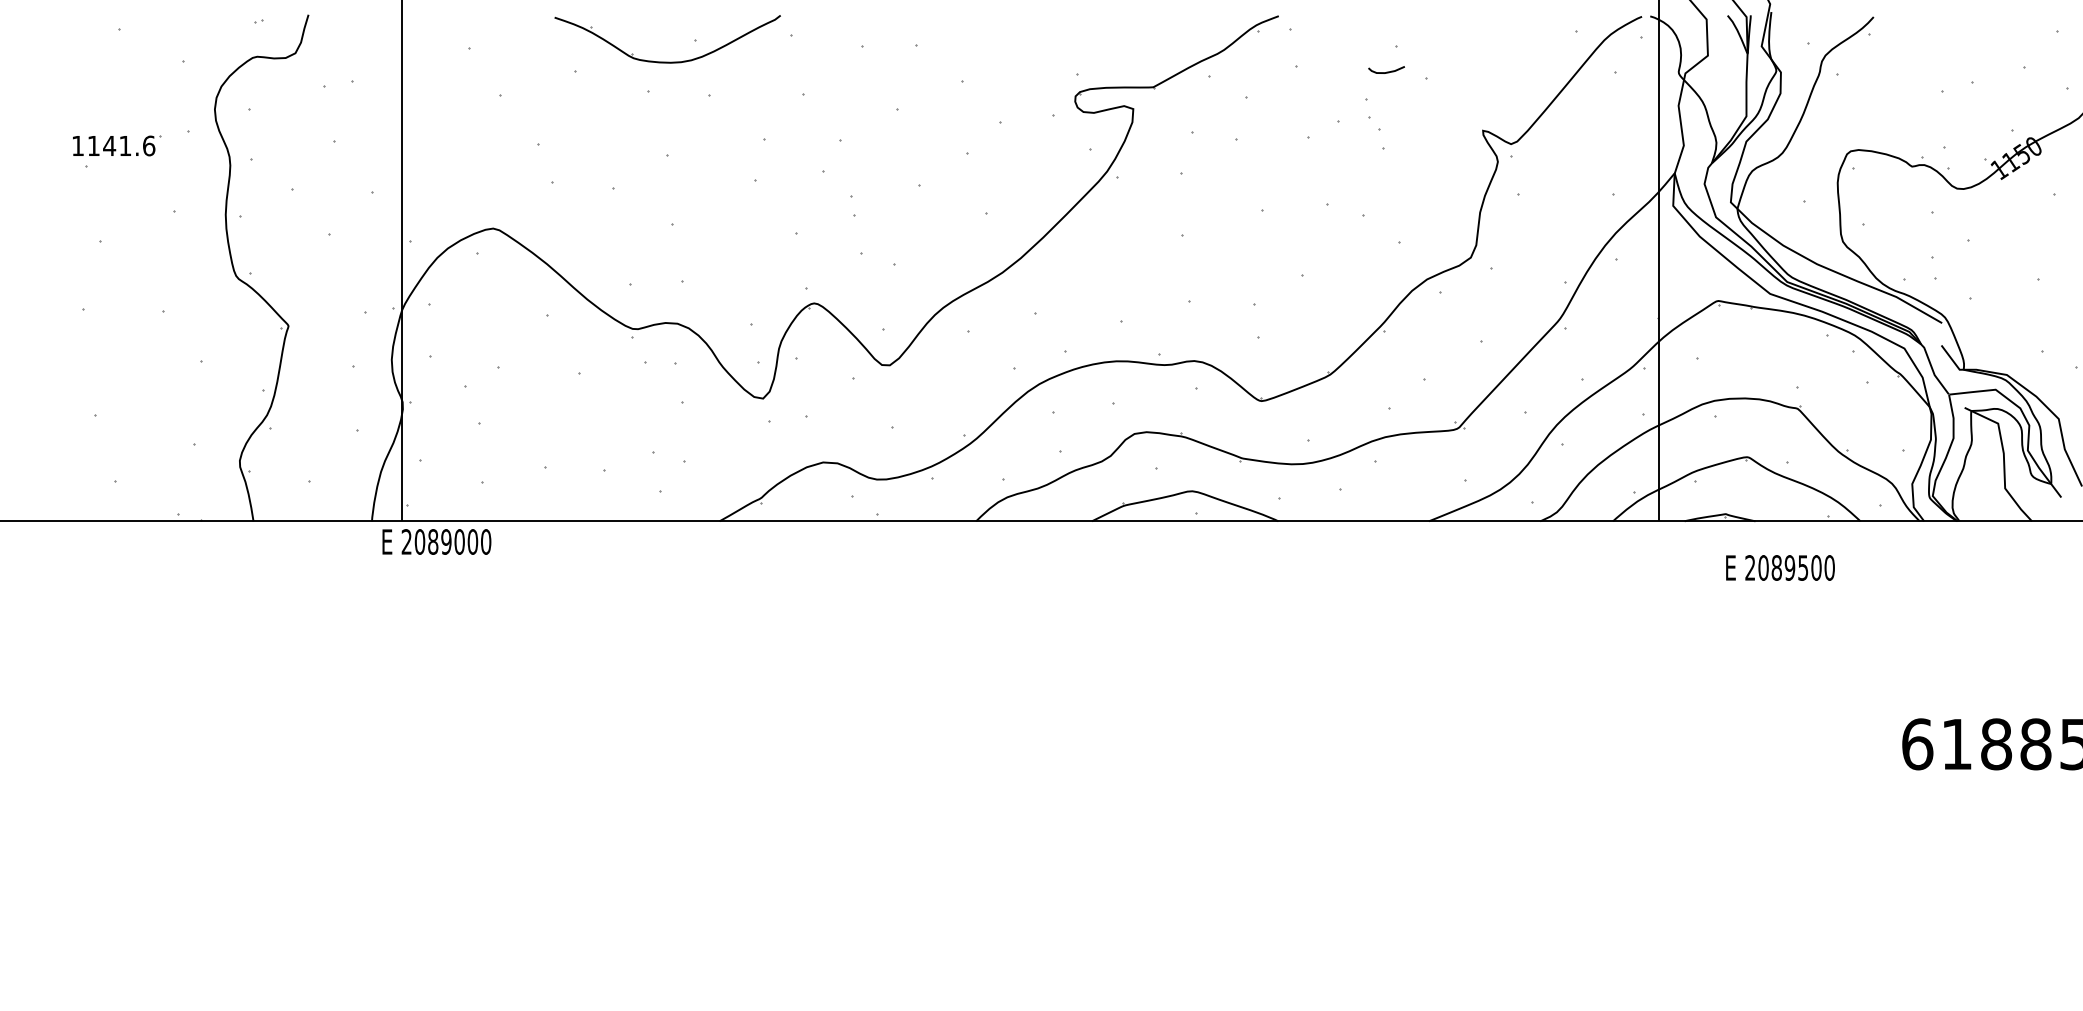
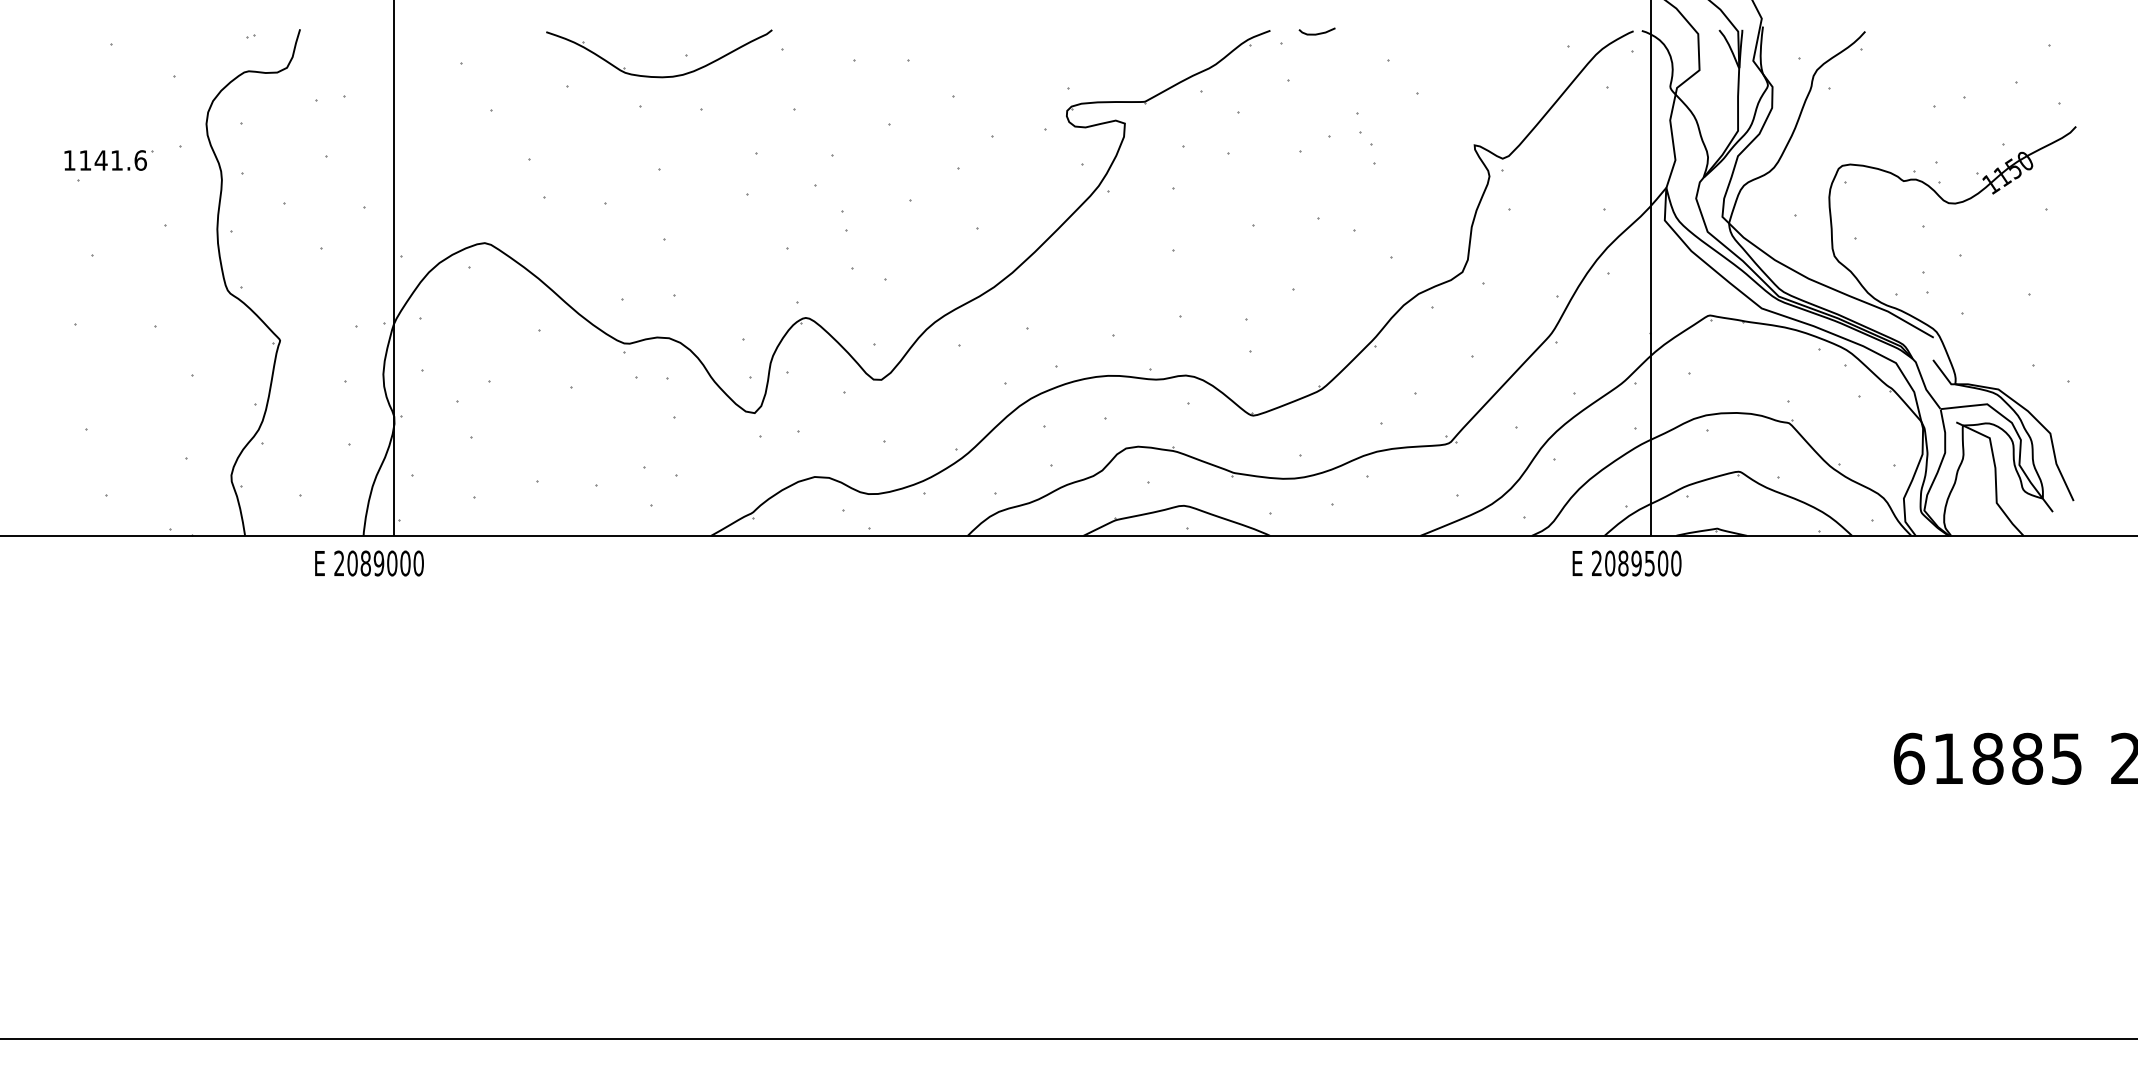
curve: (1385, 71) -> (1316, 33), moved
text: (436, 541) -> (369, 563), moved
text: (1779, 567) -> (1626, 563), moved

